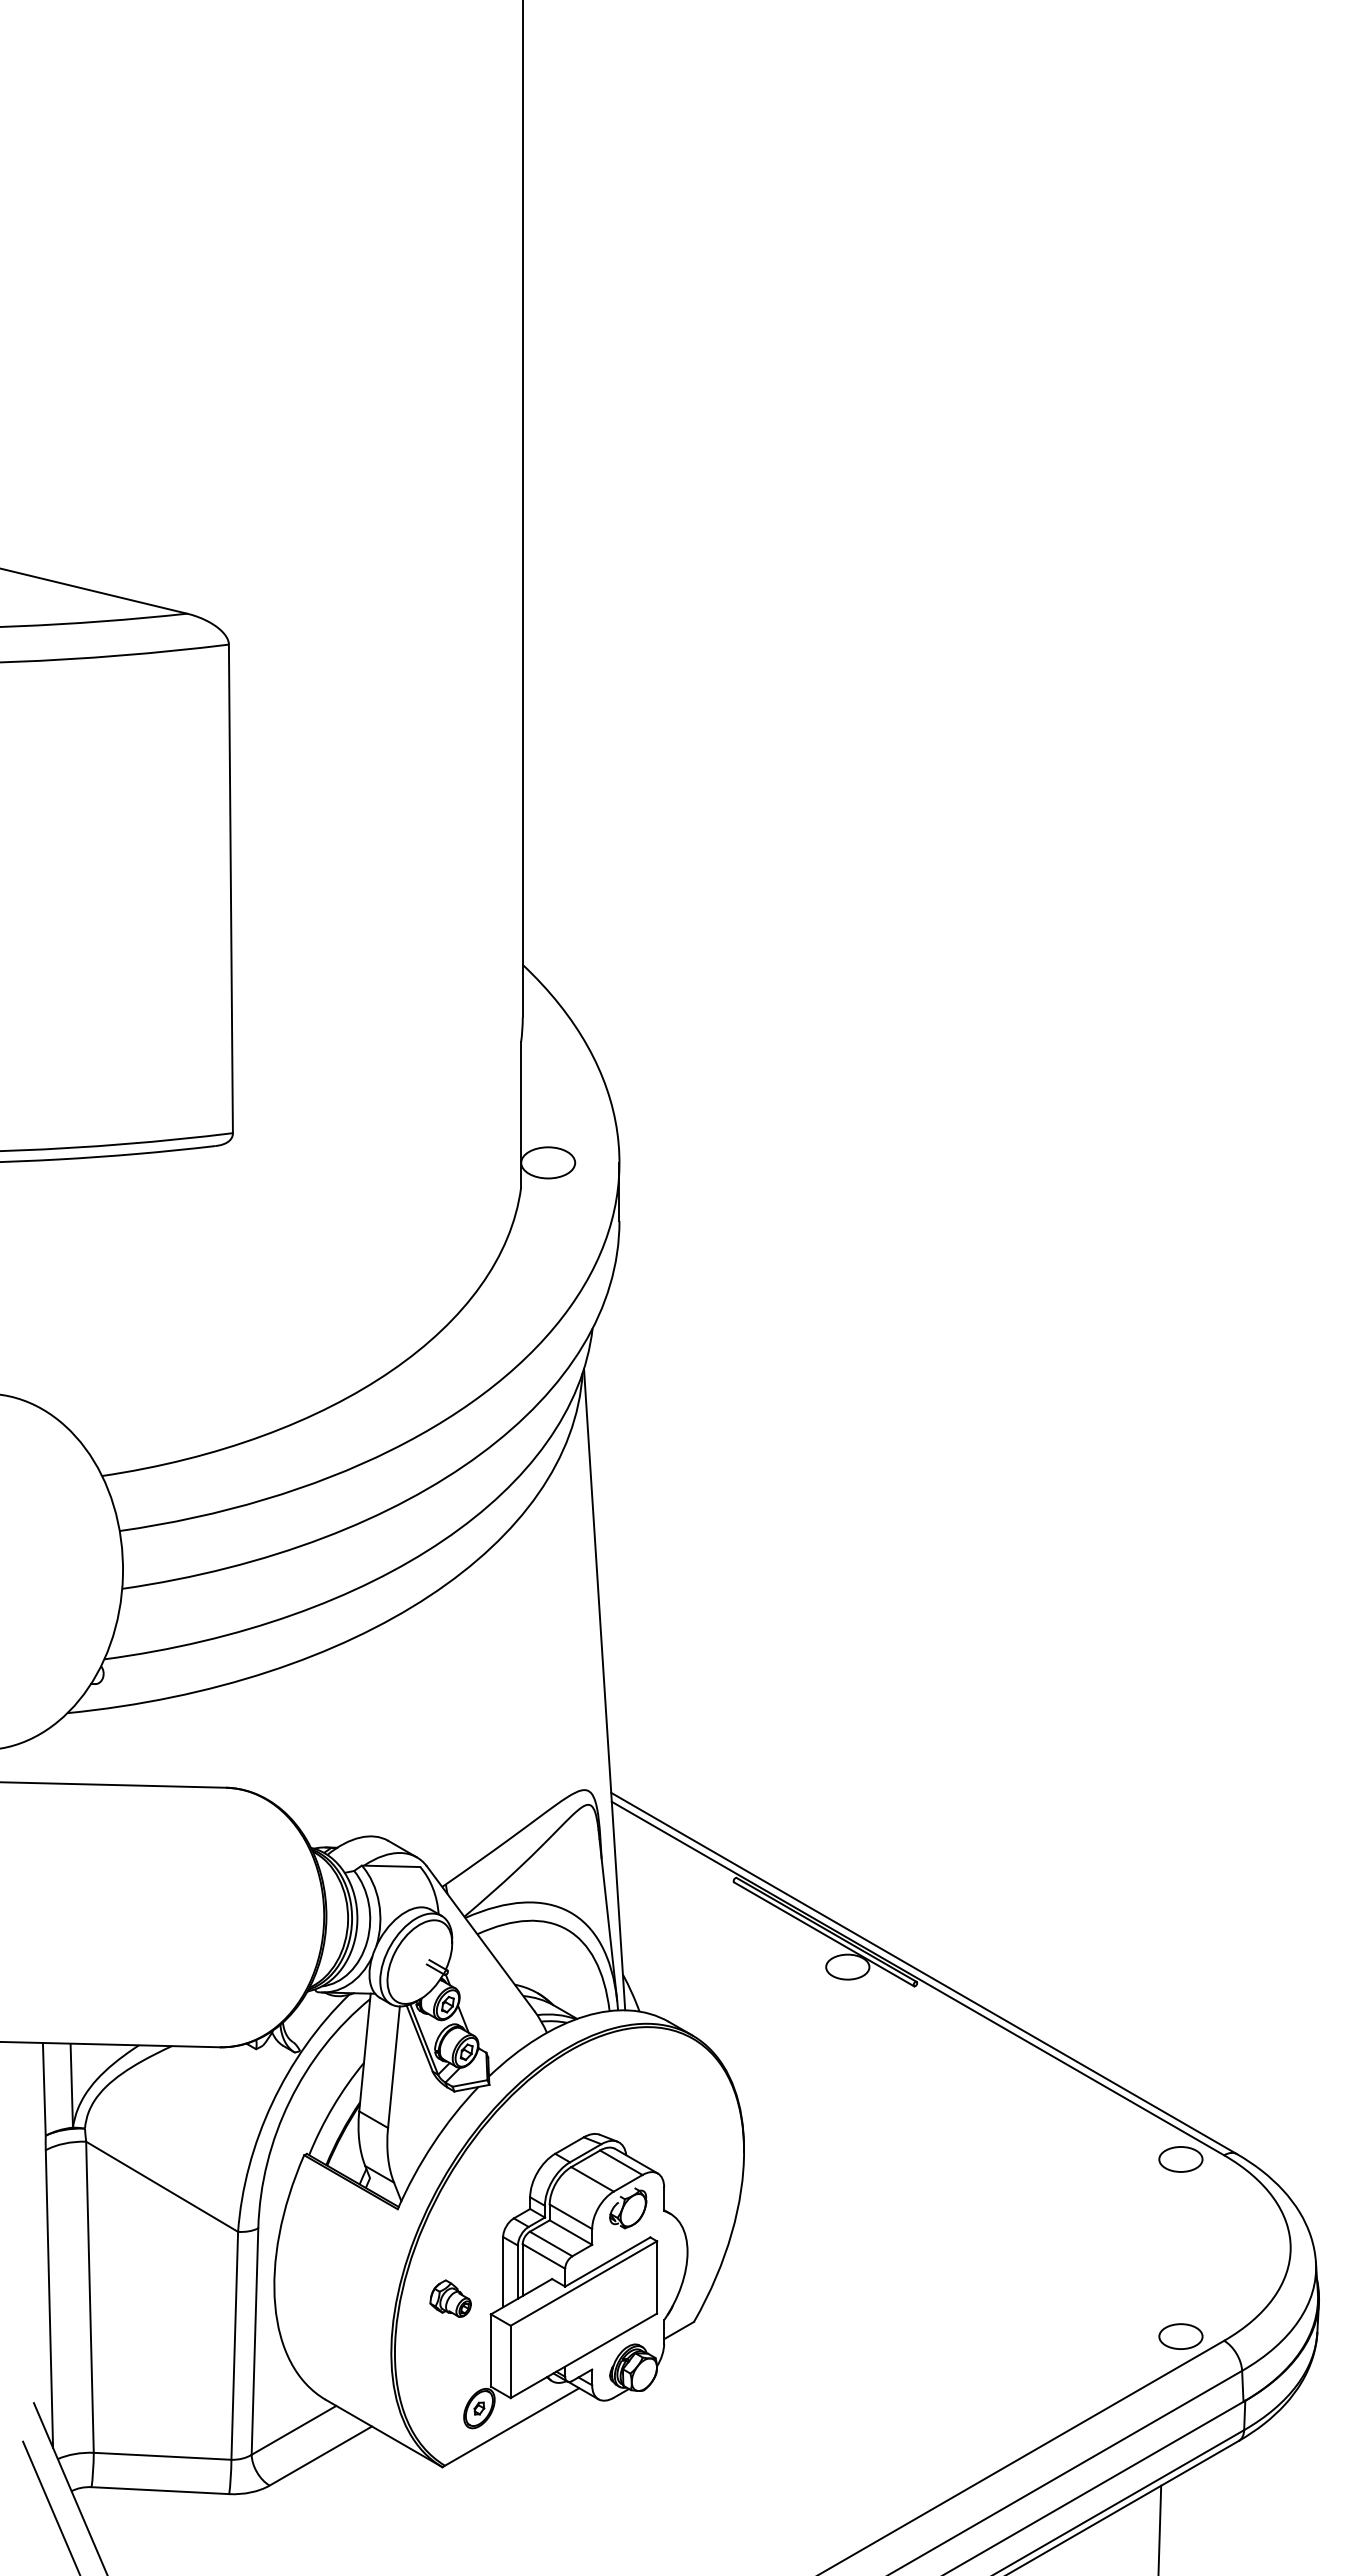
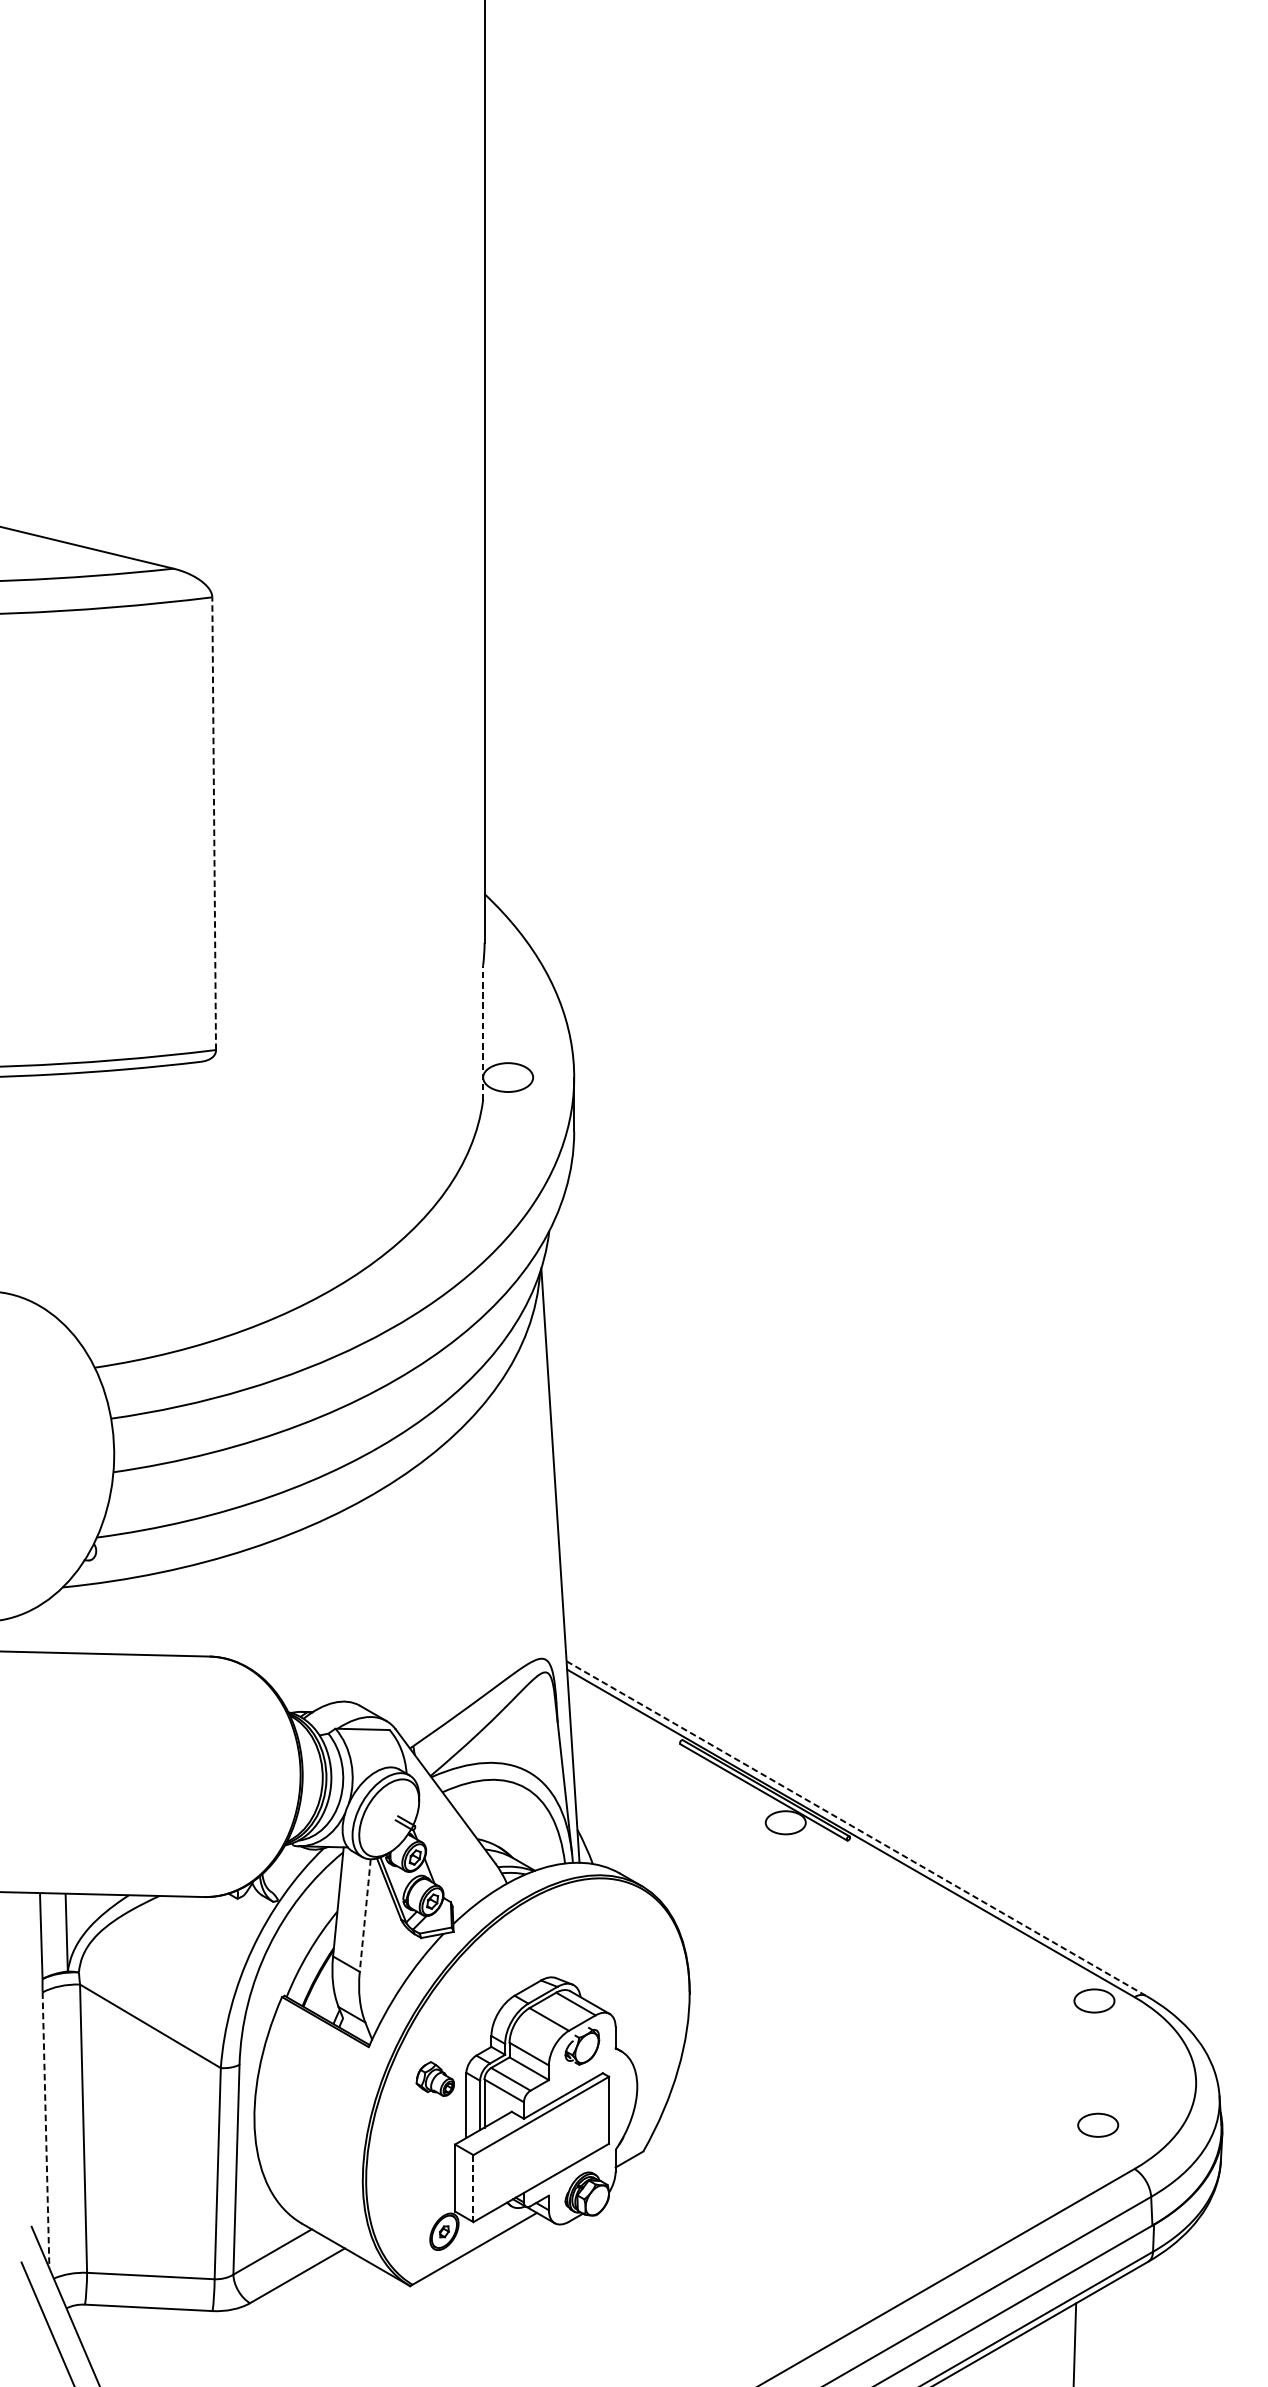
line: (230, 888) -> (213, 823), solid -> dashed
line: (521, 1115) -> (483, 1033), solid -> dashed
line: (924, 1973) -> (856, 1828), solid -> dashed
line: (393, 2067) -> (364, 1915), solid -> dashed
part: (450, 2298) -> (435, 2078), moved
line: (49, 2299) -> (46, 2130), solid -> dashed
part: (1180, 2336) -> (1097, 2125), moved
line: (510, 2362) -> (473, 2189), solid -> dashed

